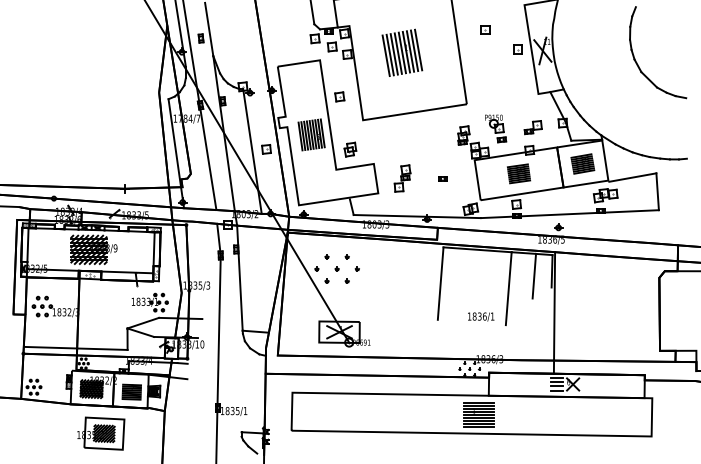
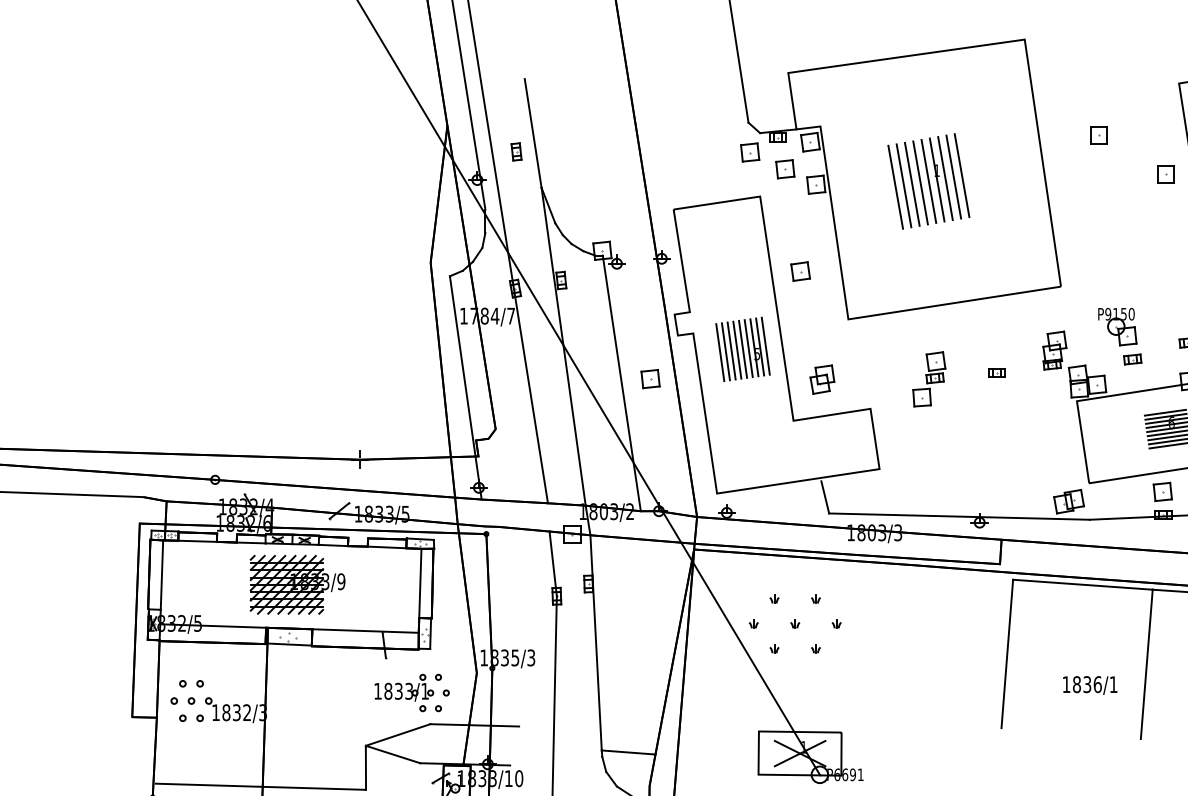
part: (402, 178) -> (929, 379), moved
part: (442, 178) -> (996, 373), moved
text: (481, 316) -> (1090, 684), moved

